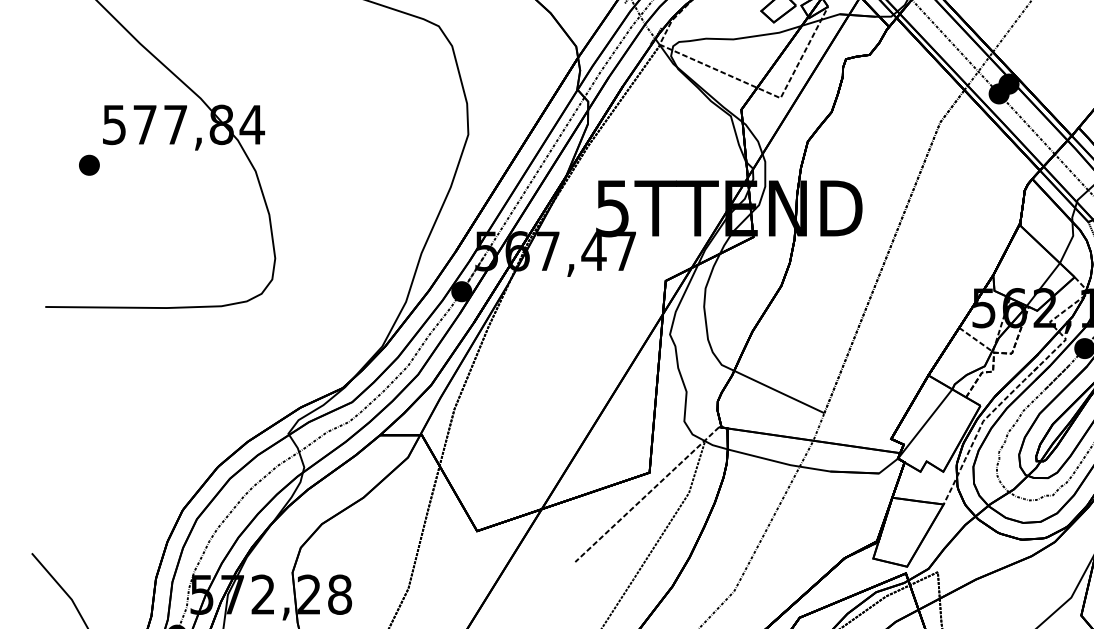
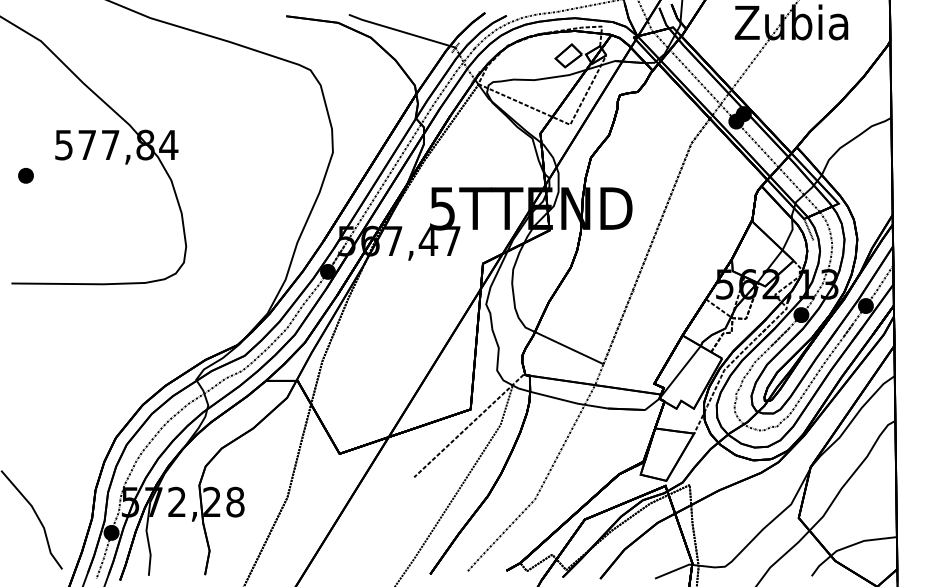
part: (88, 164) -> (25, 175), moved

